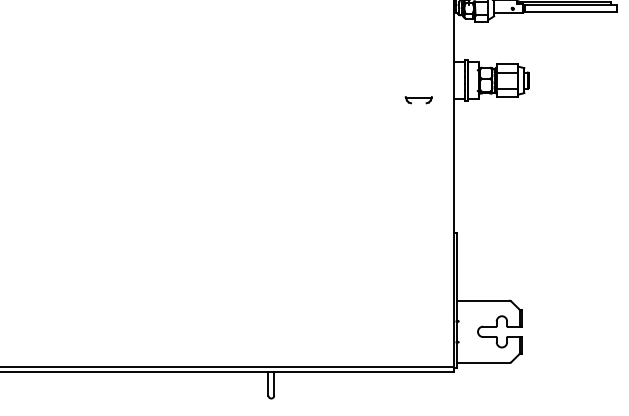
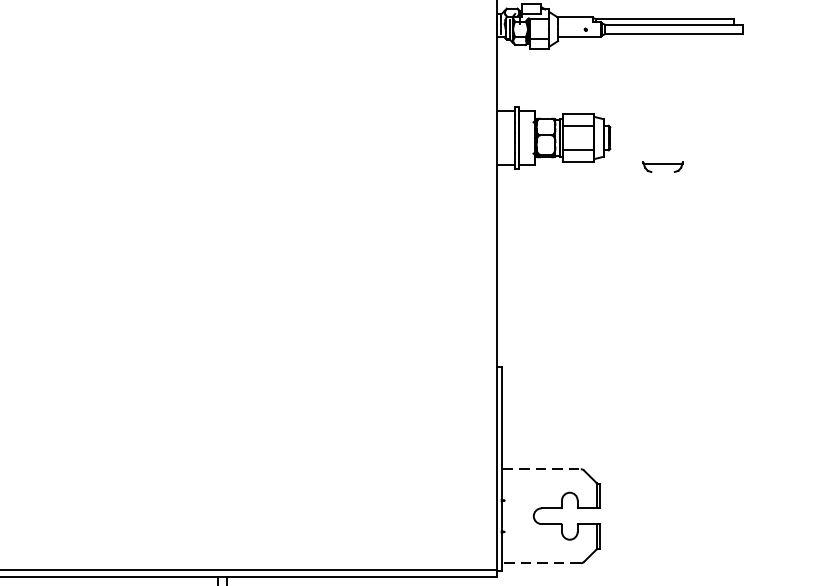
part: (418, 100) -> (662, 167), moved
line: (483, 300) -> (542, 469), solid -> dashed
line: (483, 363) -> (542, 563), solid -> dashed

